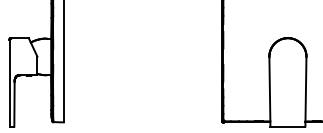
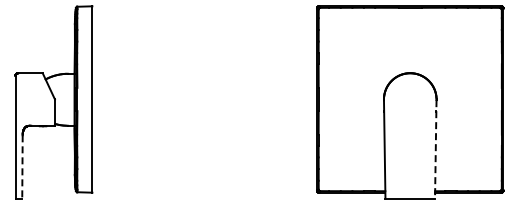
line: (305, 91) -> (435, 149), solid -> dashed
line: (14, 104) -> (22, 167), solid -> dashed

